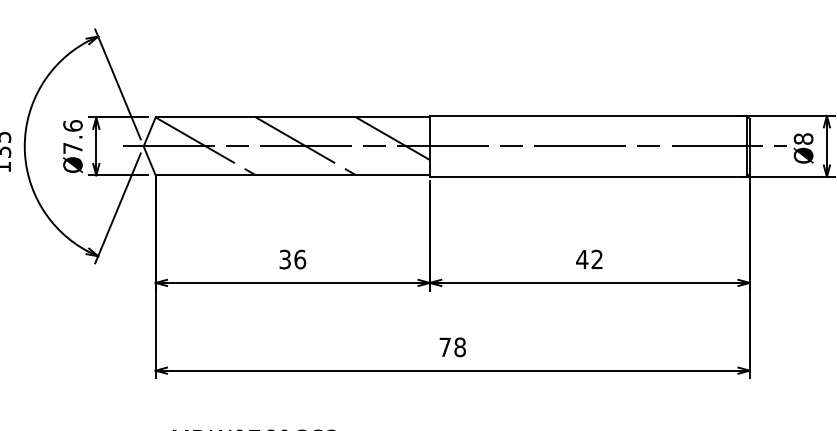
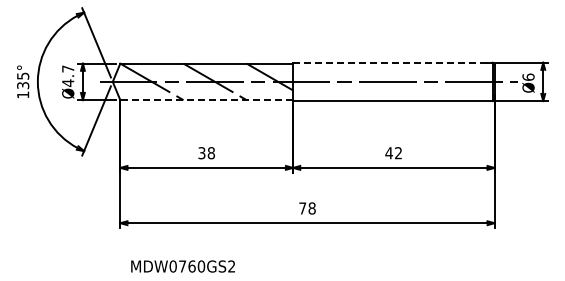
line: (587, 115) -> (392, 62), solid -> dashed
text: (73, 137) -> (68, 76), Ø7.6 -> Ø4.7
text: (803, 137) -> (528, 76), Ø8 -> Ø6
line: (290, 175) -> (205, 100), solid -> dashed
text: (300, 260) -> (211, 153), 36 -> 38

